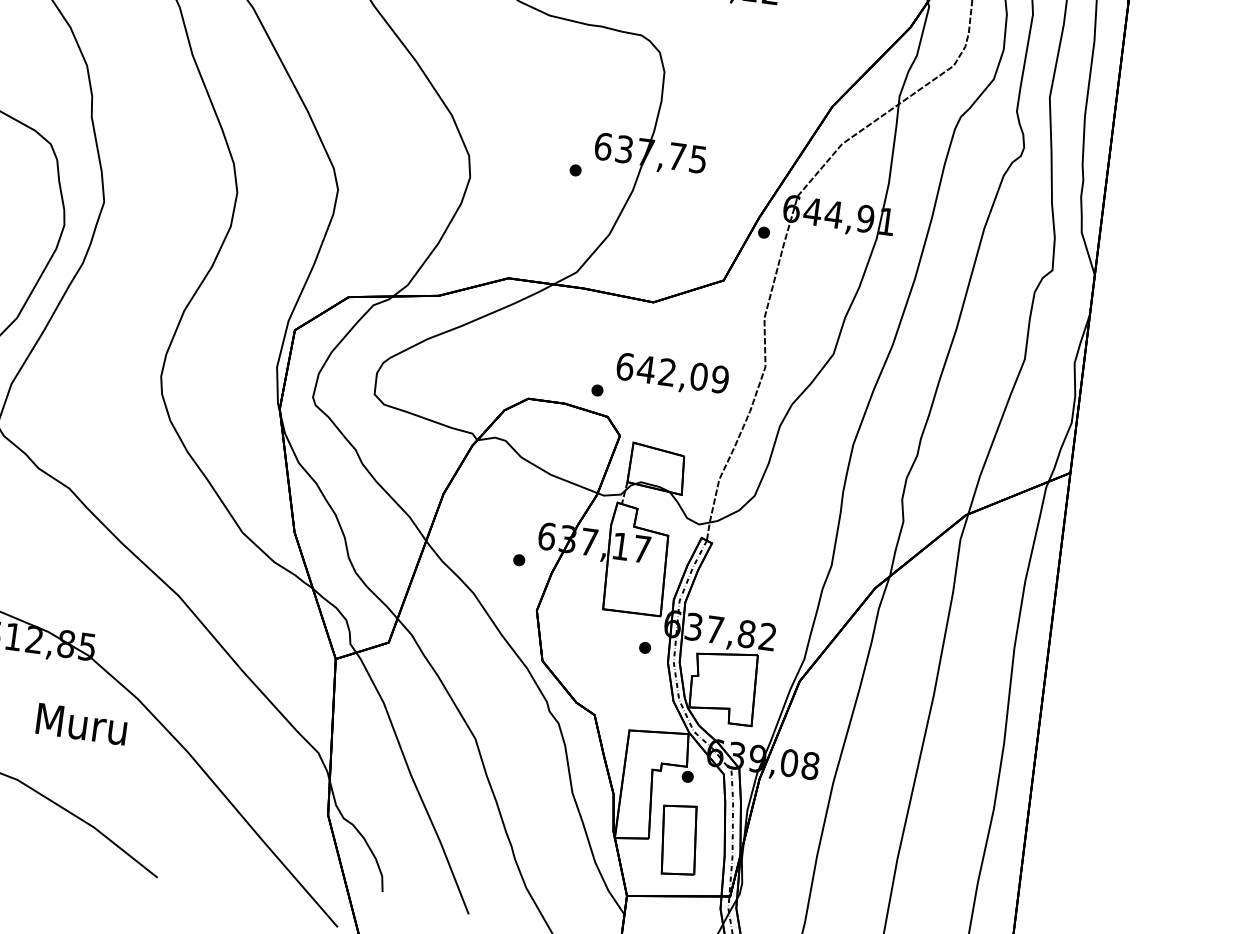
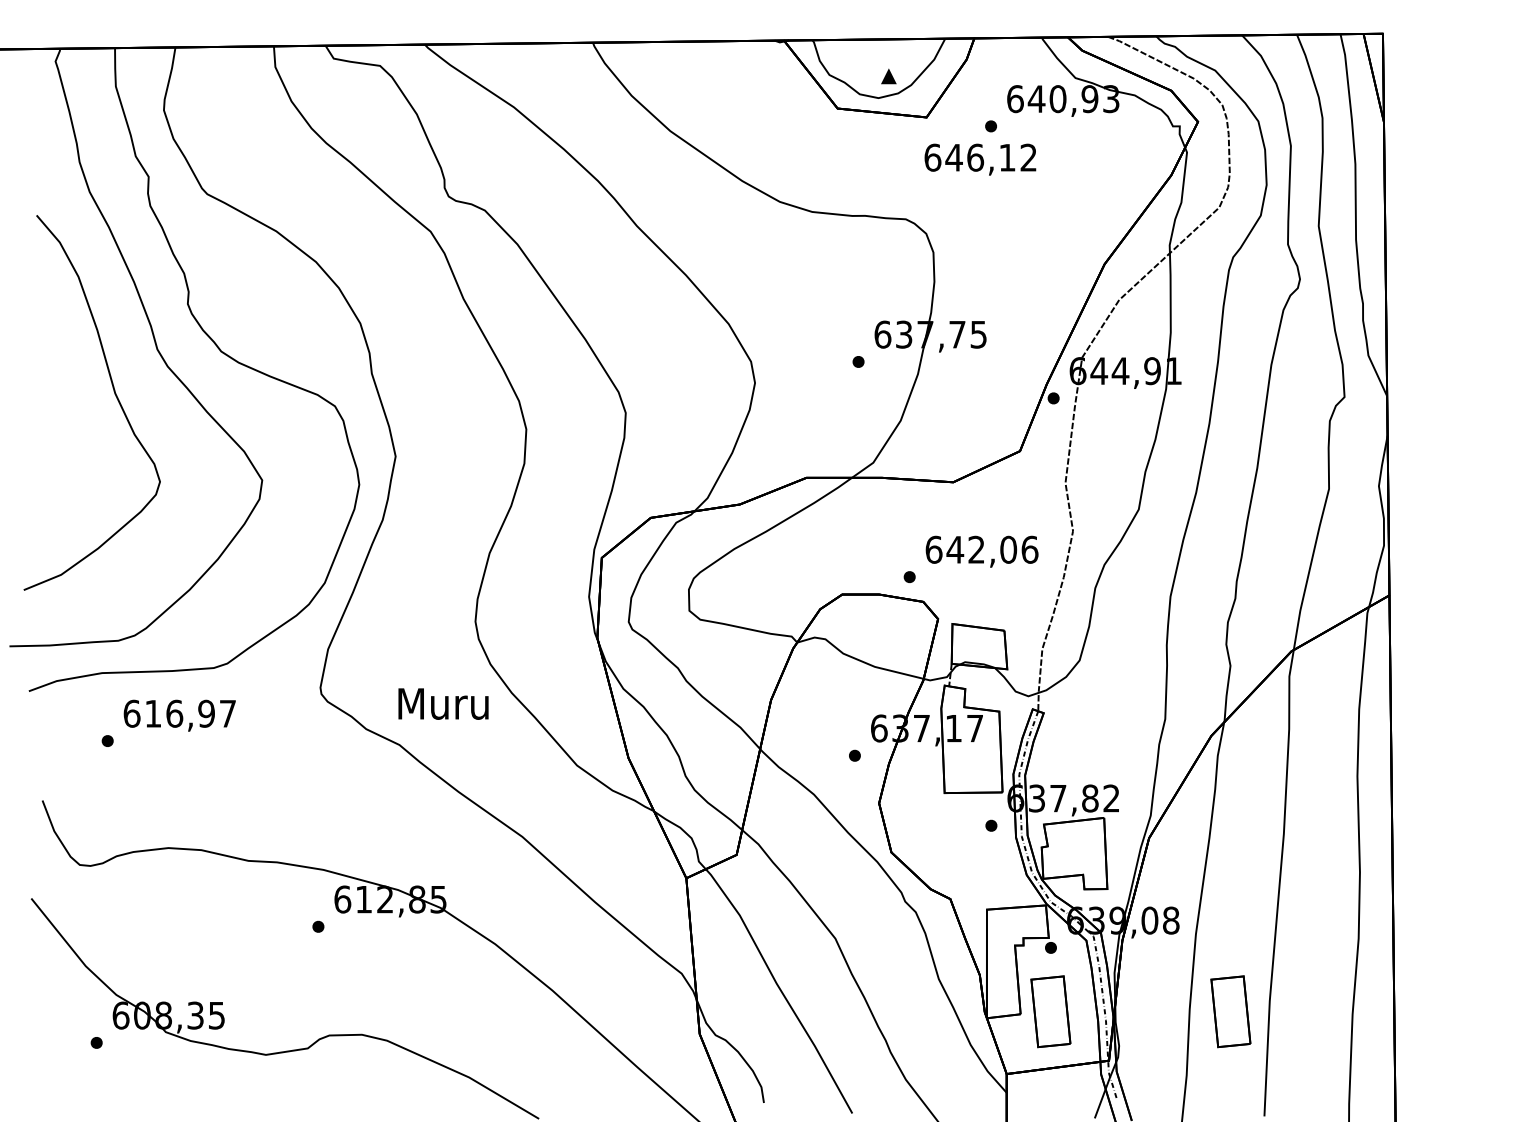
text: (719, 379) -> (1029, 549), 642,09 -> 642,06
text: (81, 723) -> (443, 703), moved
part: (857, 863) -> (1230, 1011), added

